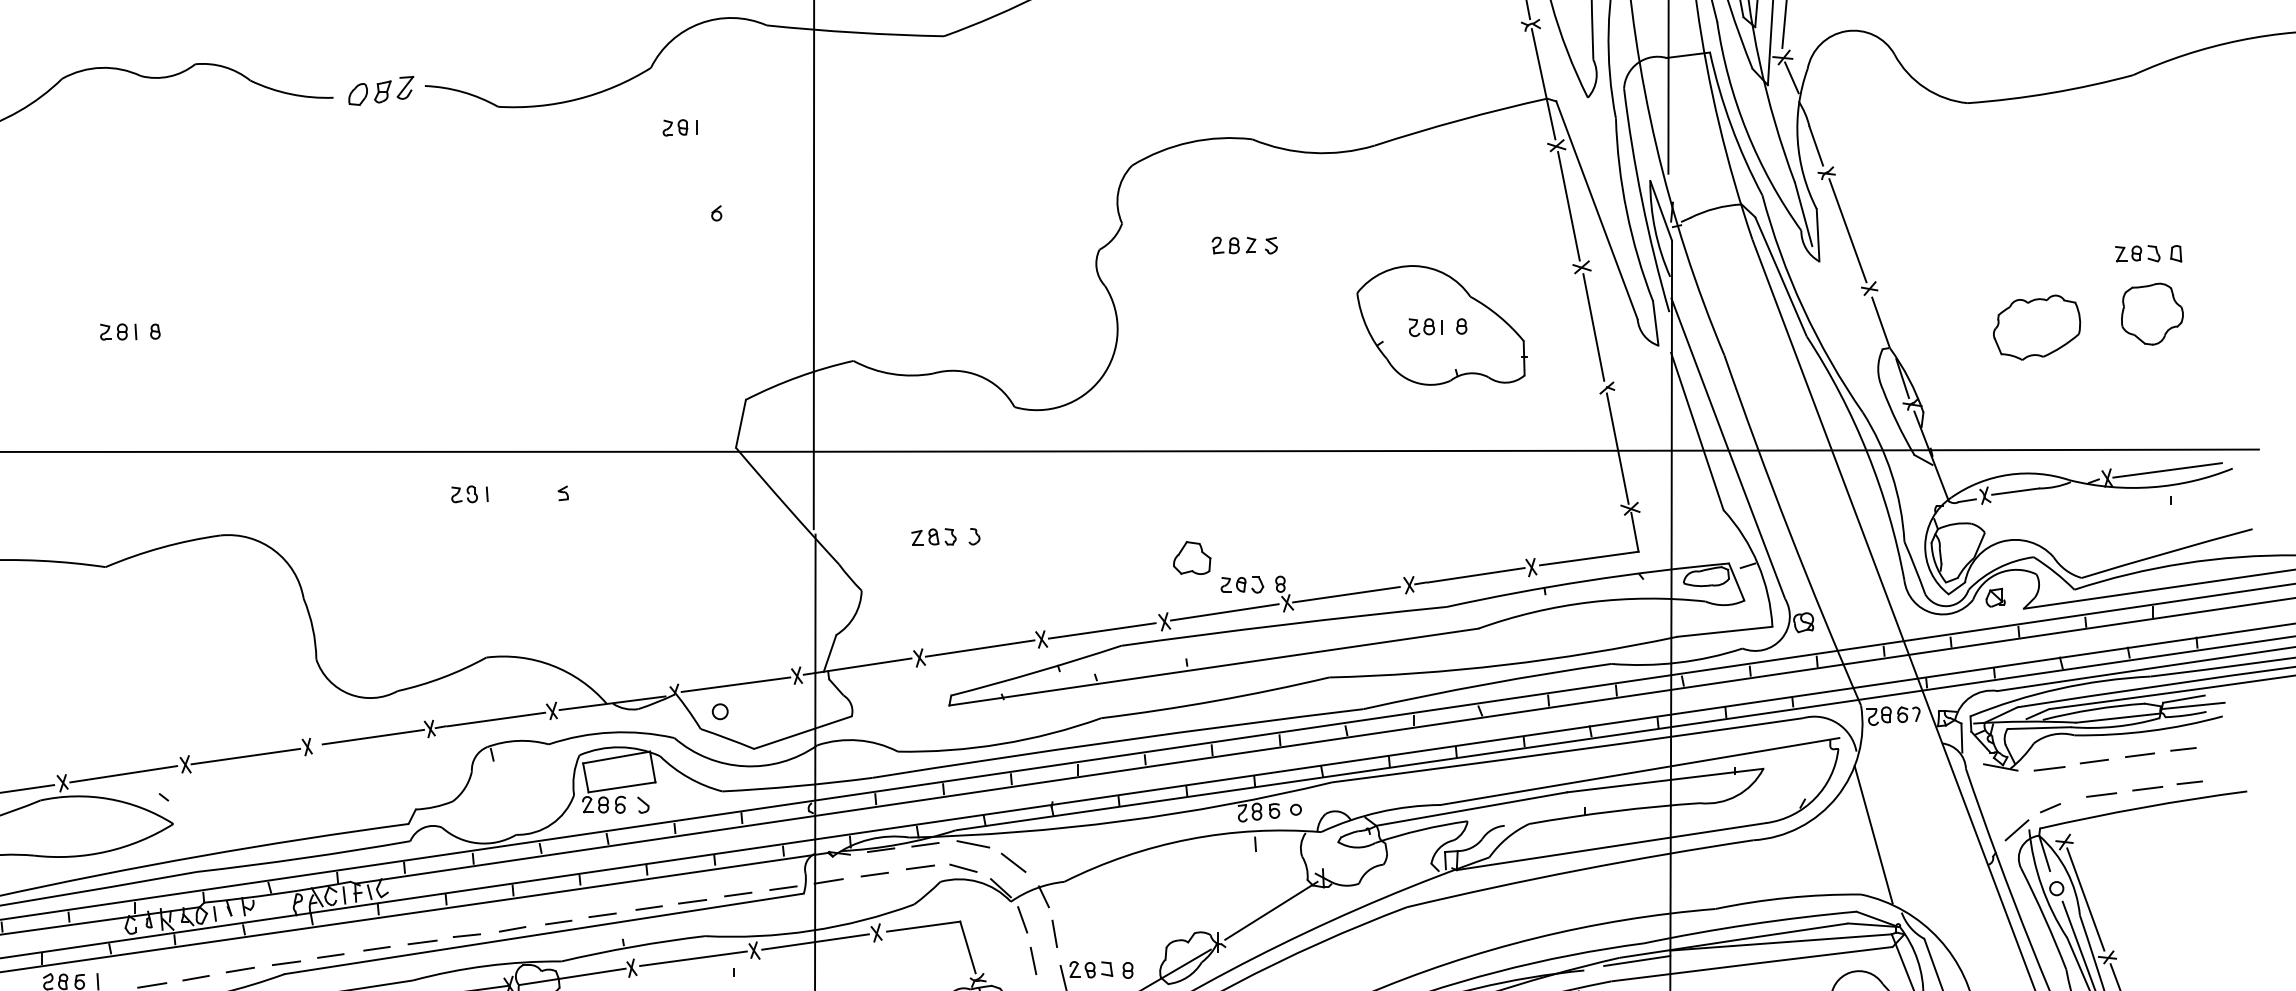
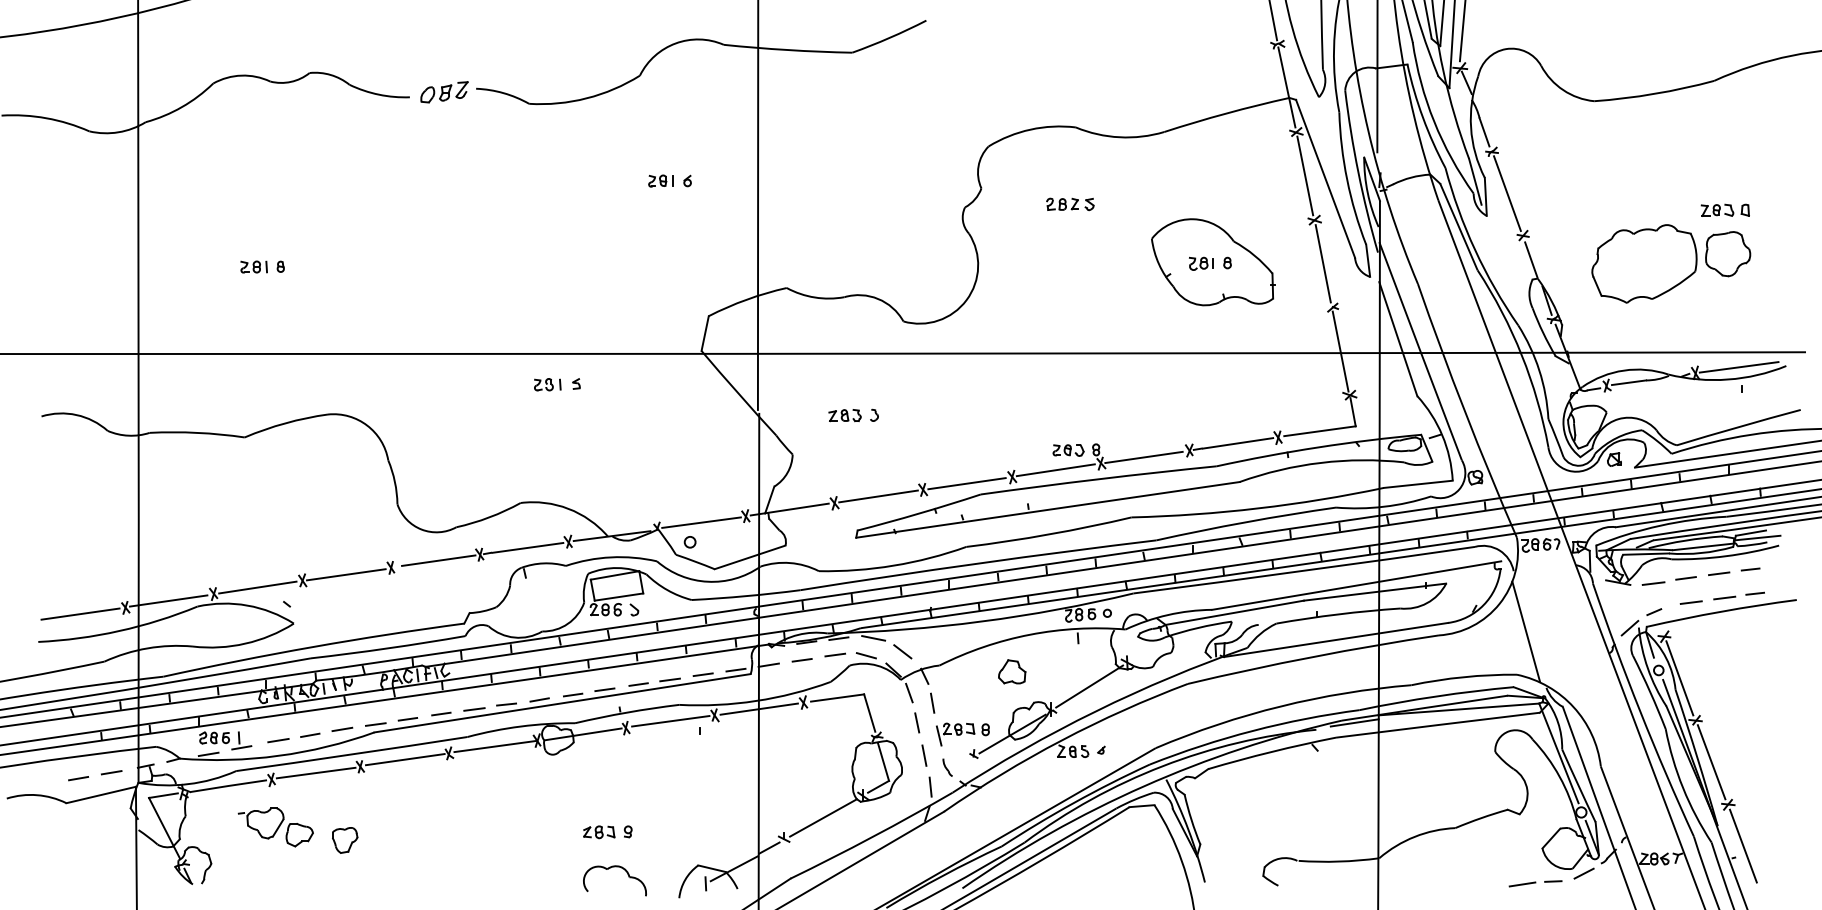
part: (679, 127) -> (660, 180), moved
part: (2037, 327) -> (1644, 263), size x1.67
part: (469, 494) -> (547, 384), moved
part: (1192, 557) -> (1012, 671), moved

